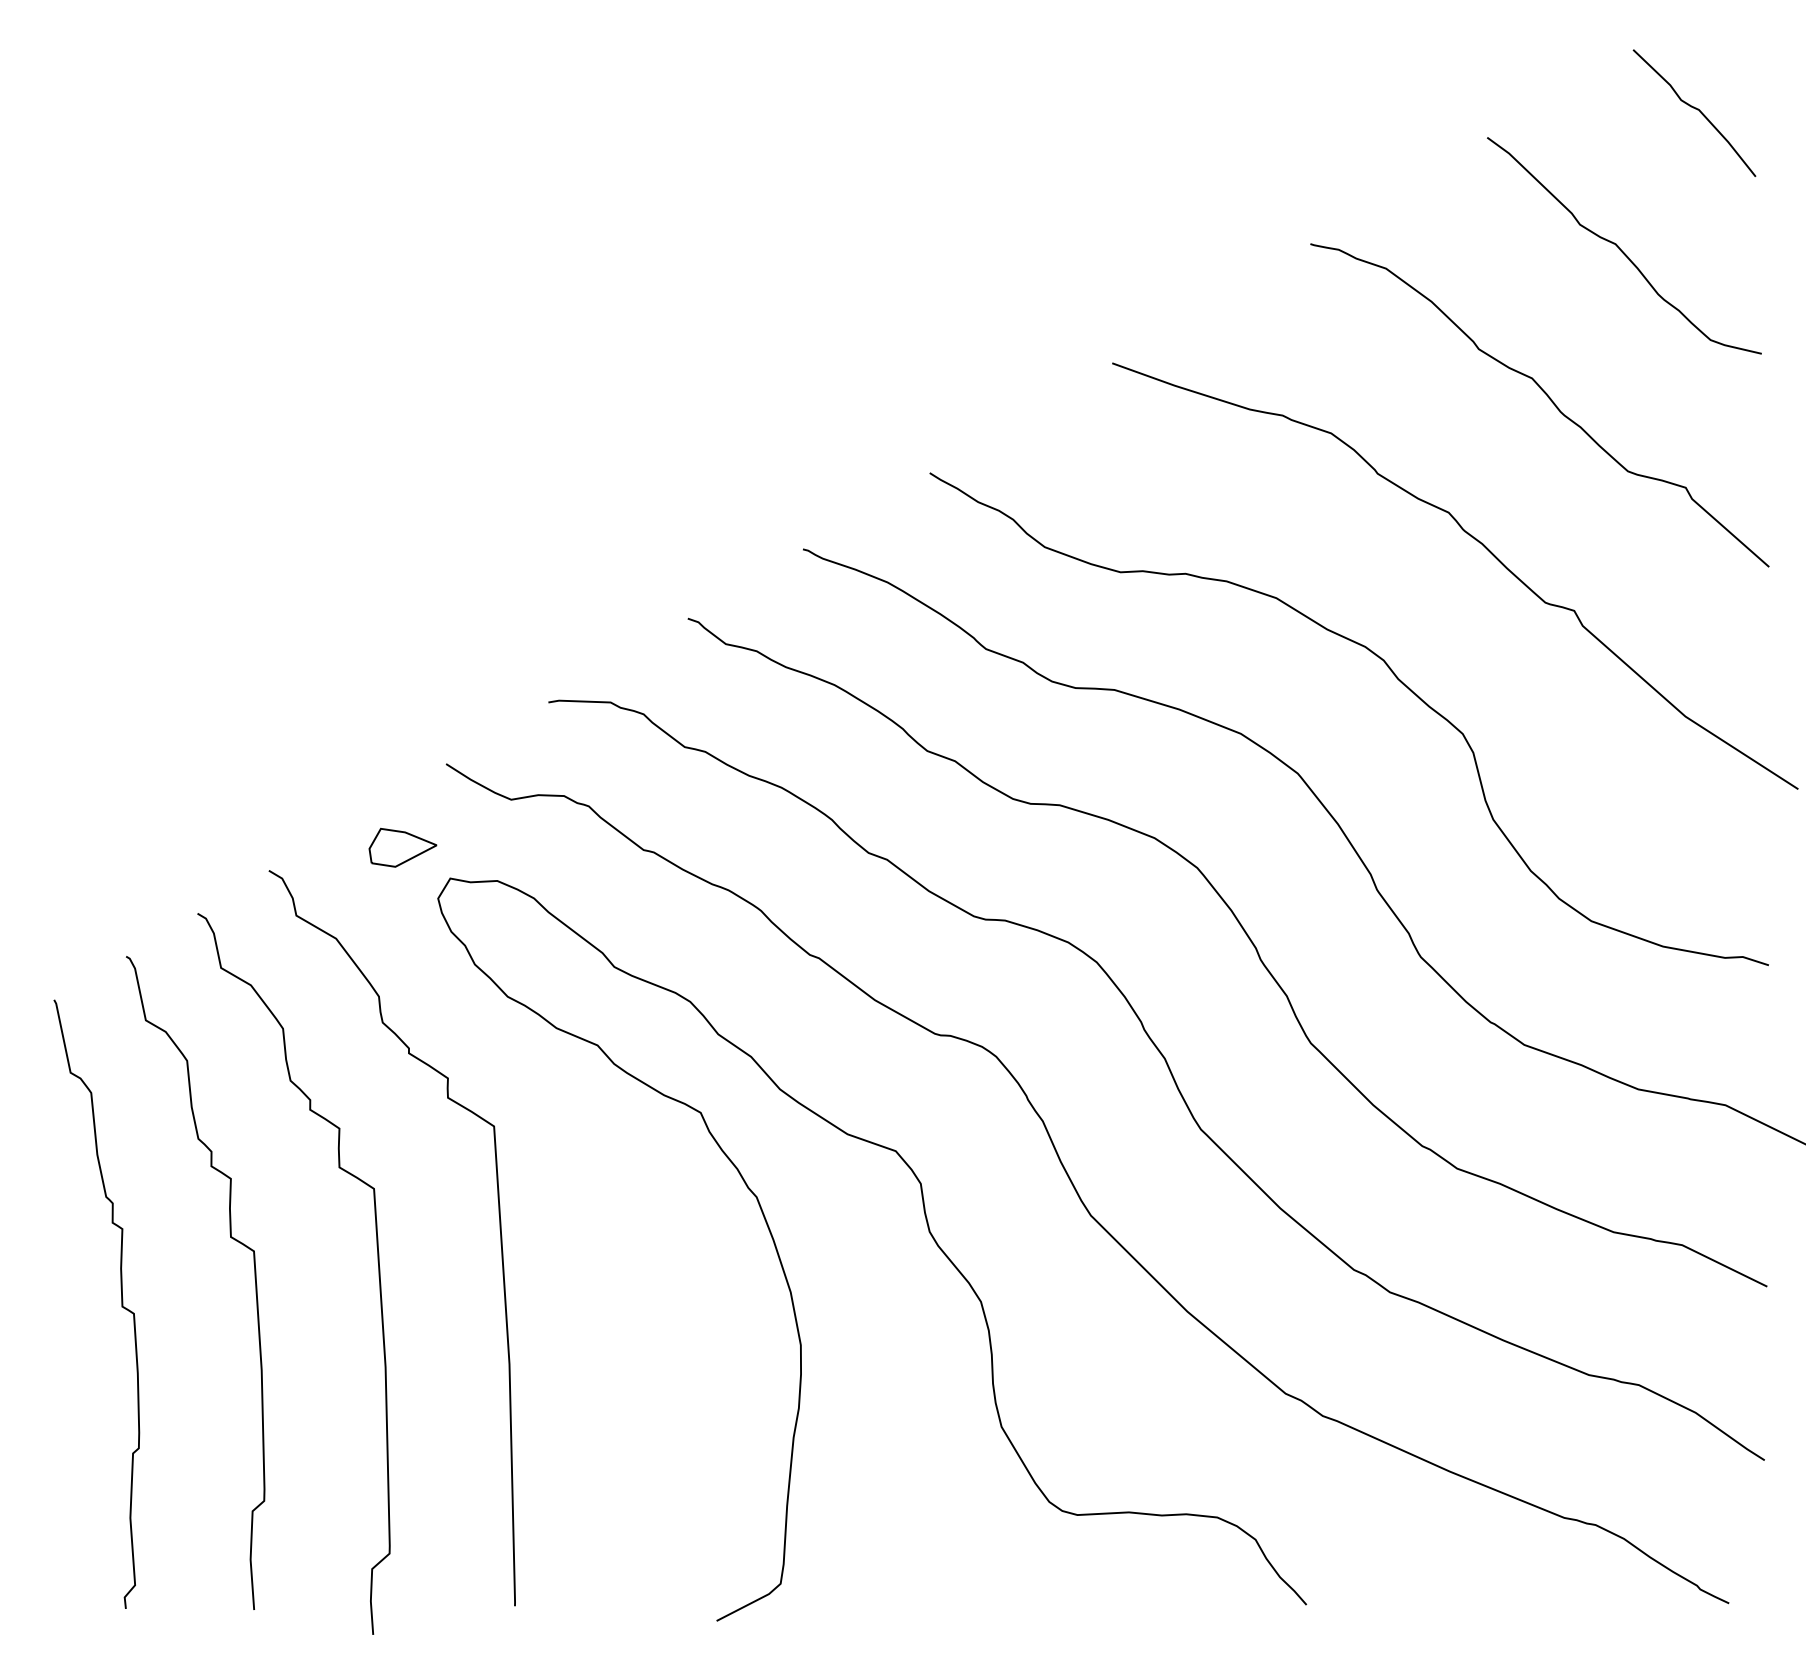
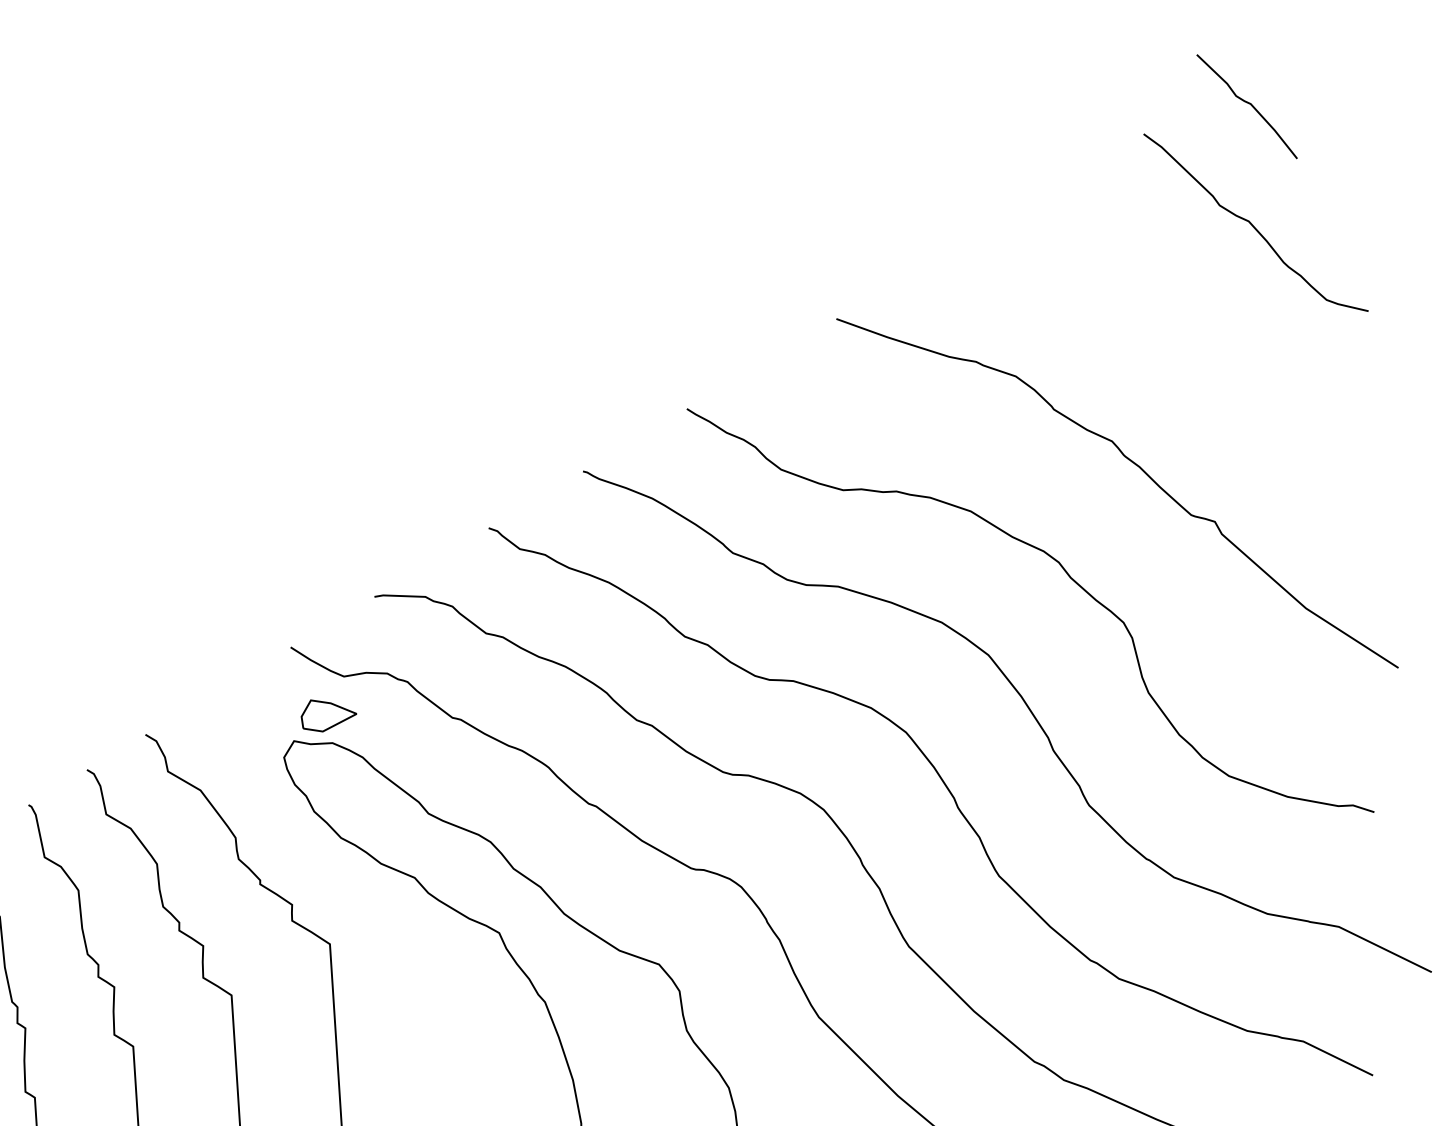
curve: (1695, 109) -> (1247, 103), moved
curve: (1547, 397) -> (1193, 347), removed
part: (402, 847) -> (328, 715), moved

